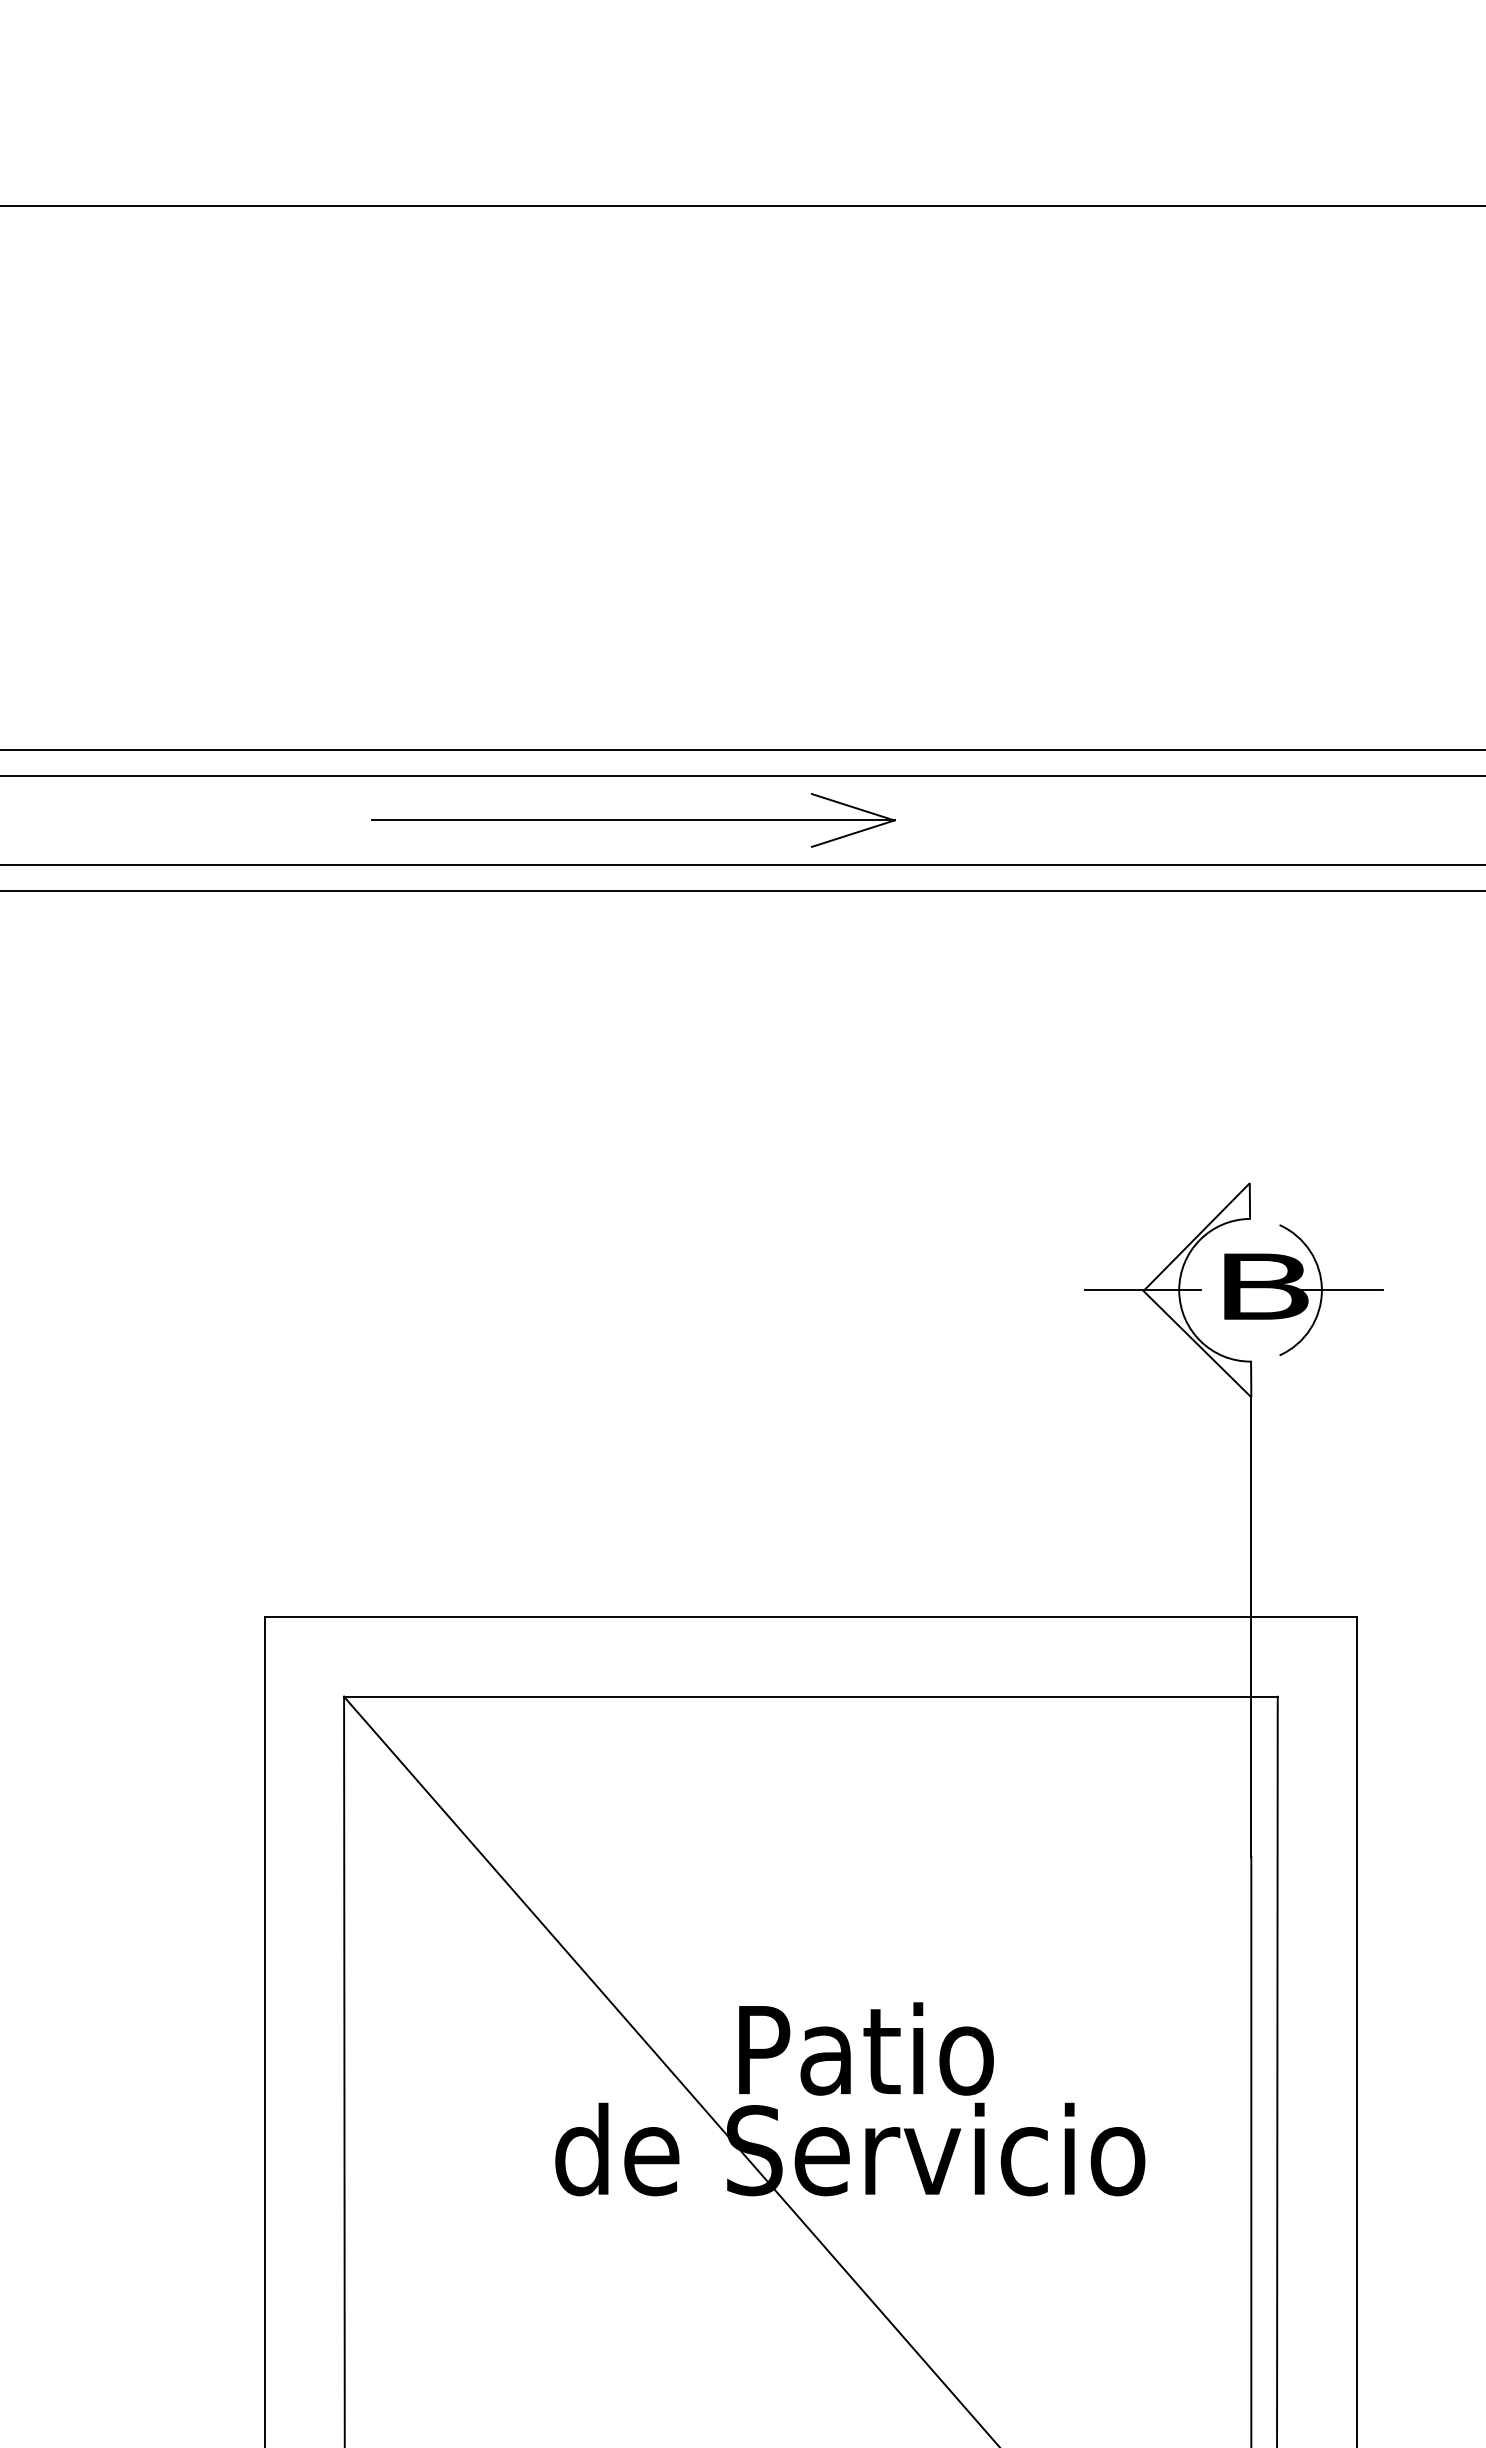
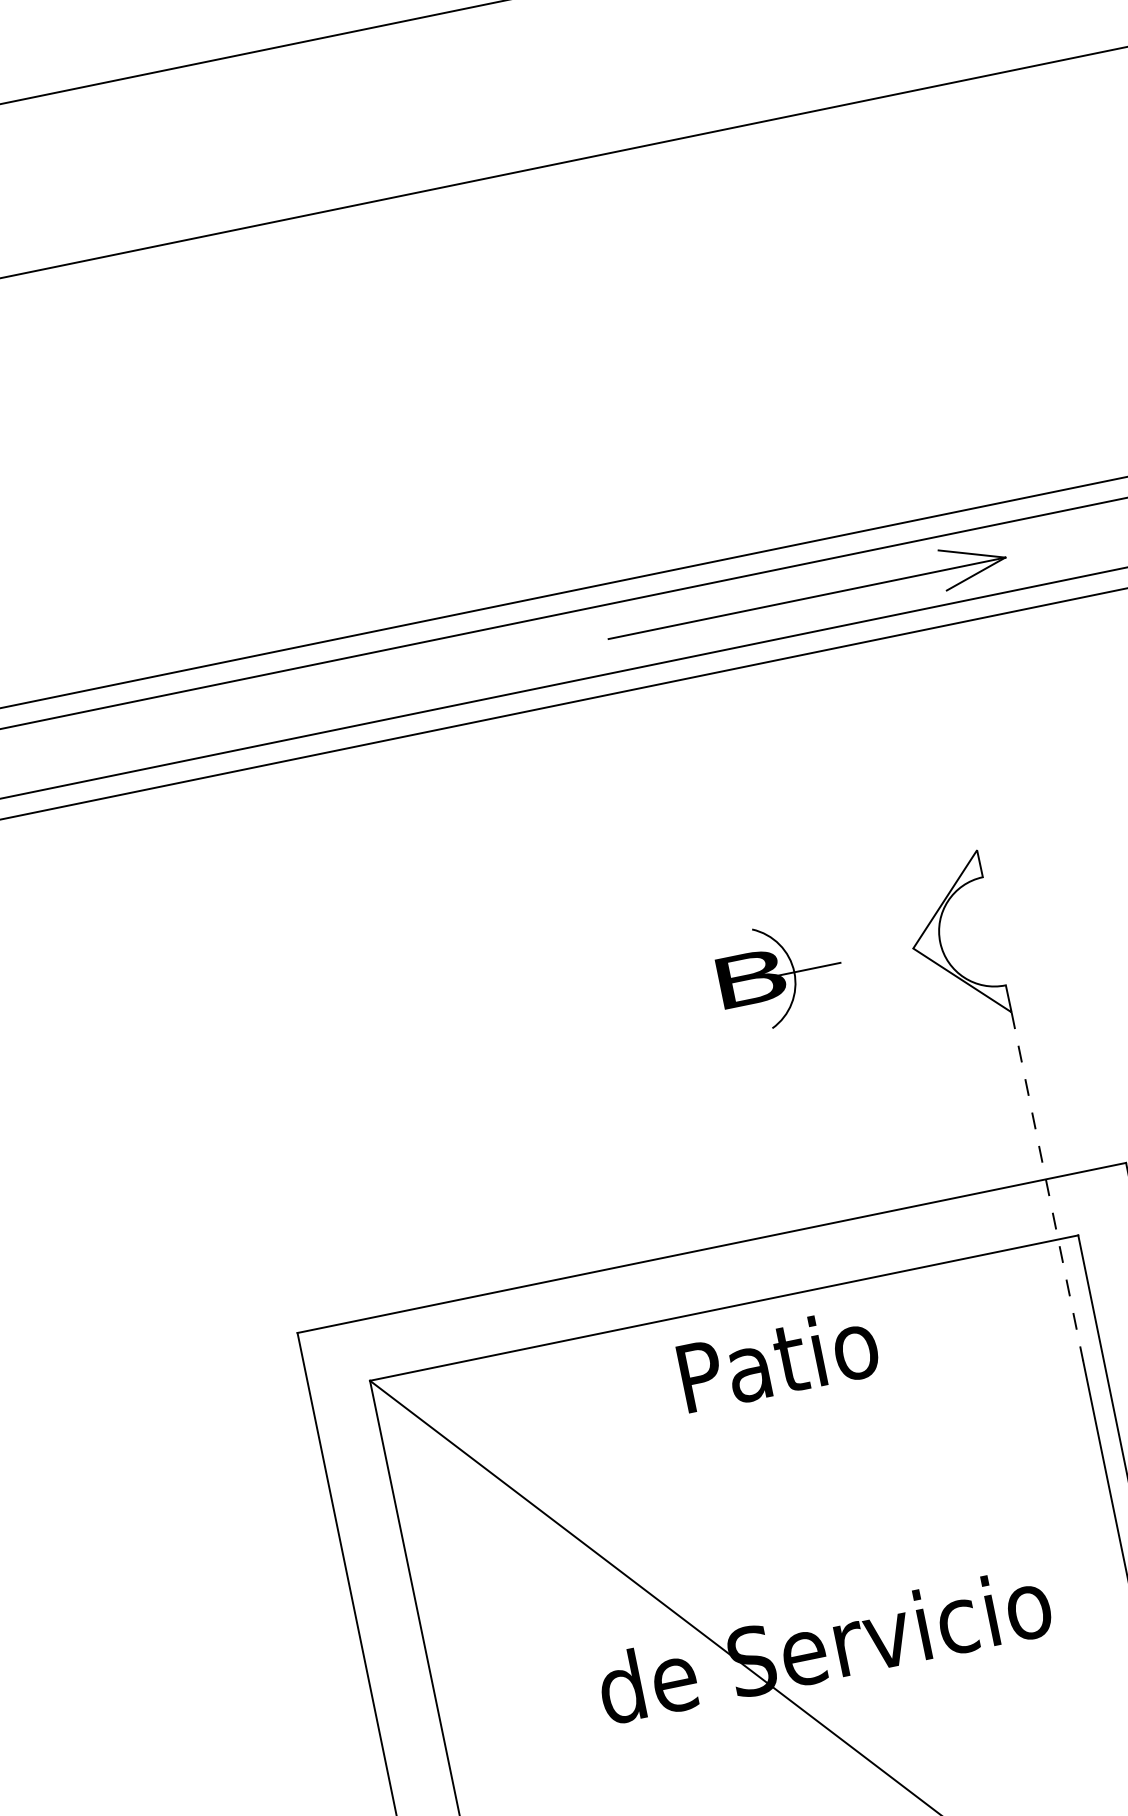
part: (633, 820) -> (807, 598), moved
part: (1303, 1289) -> (780, 974), moved
line: (1143, 1290) -> (913, 948), removed
line: (1251, 1627) -> (1047, 1186), solid -> dashed
text: (866, 2048) -> (778, 1359), moved

